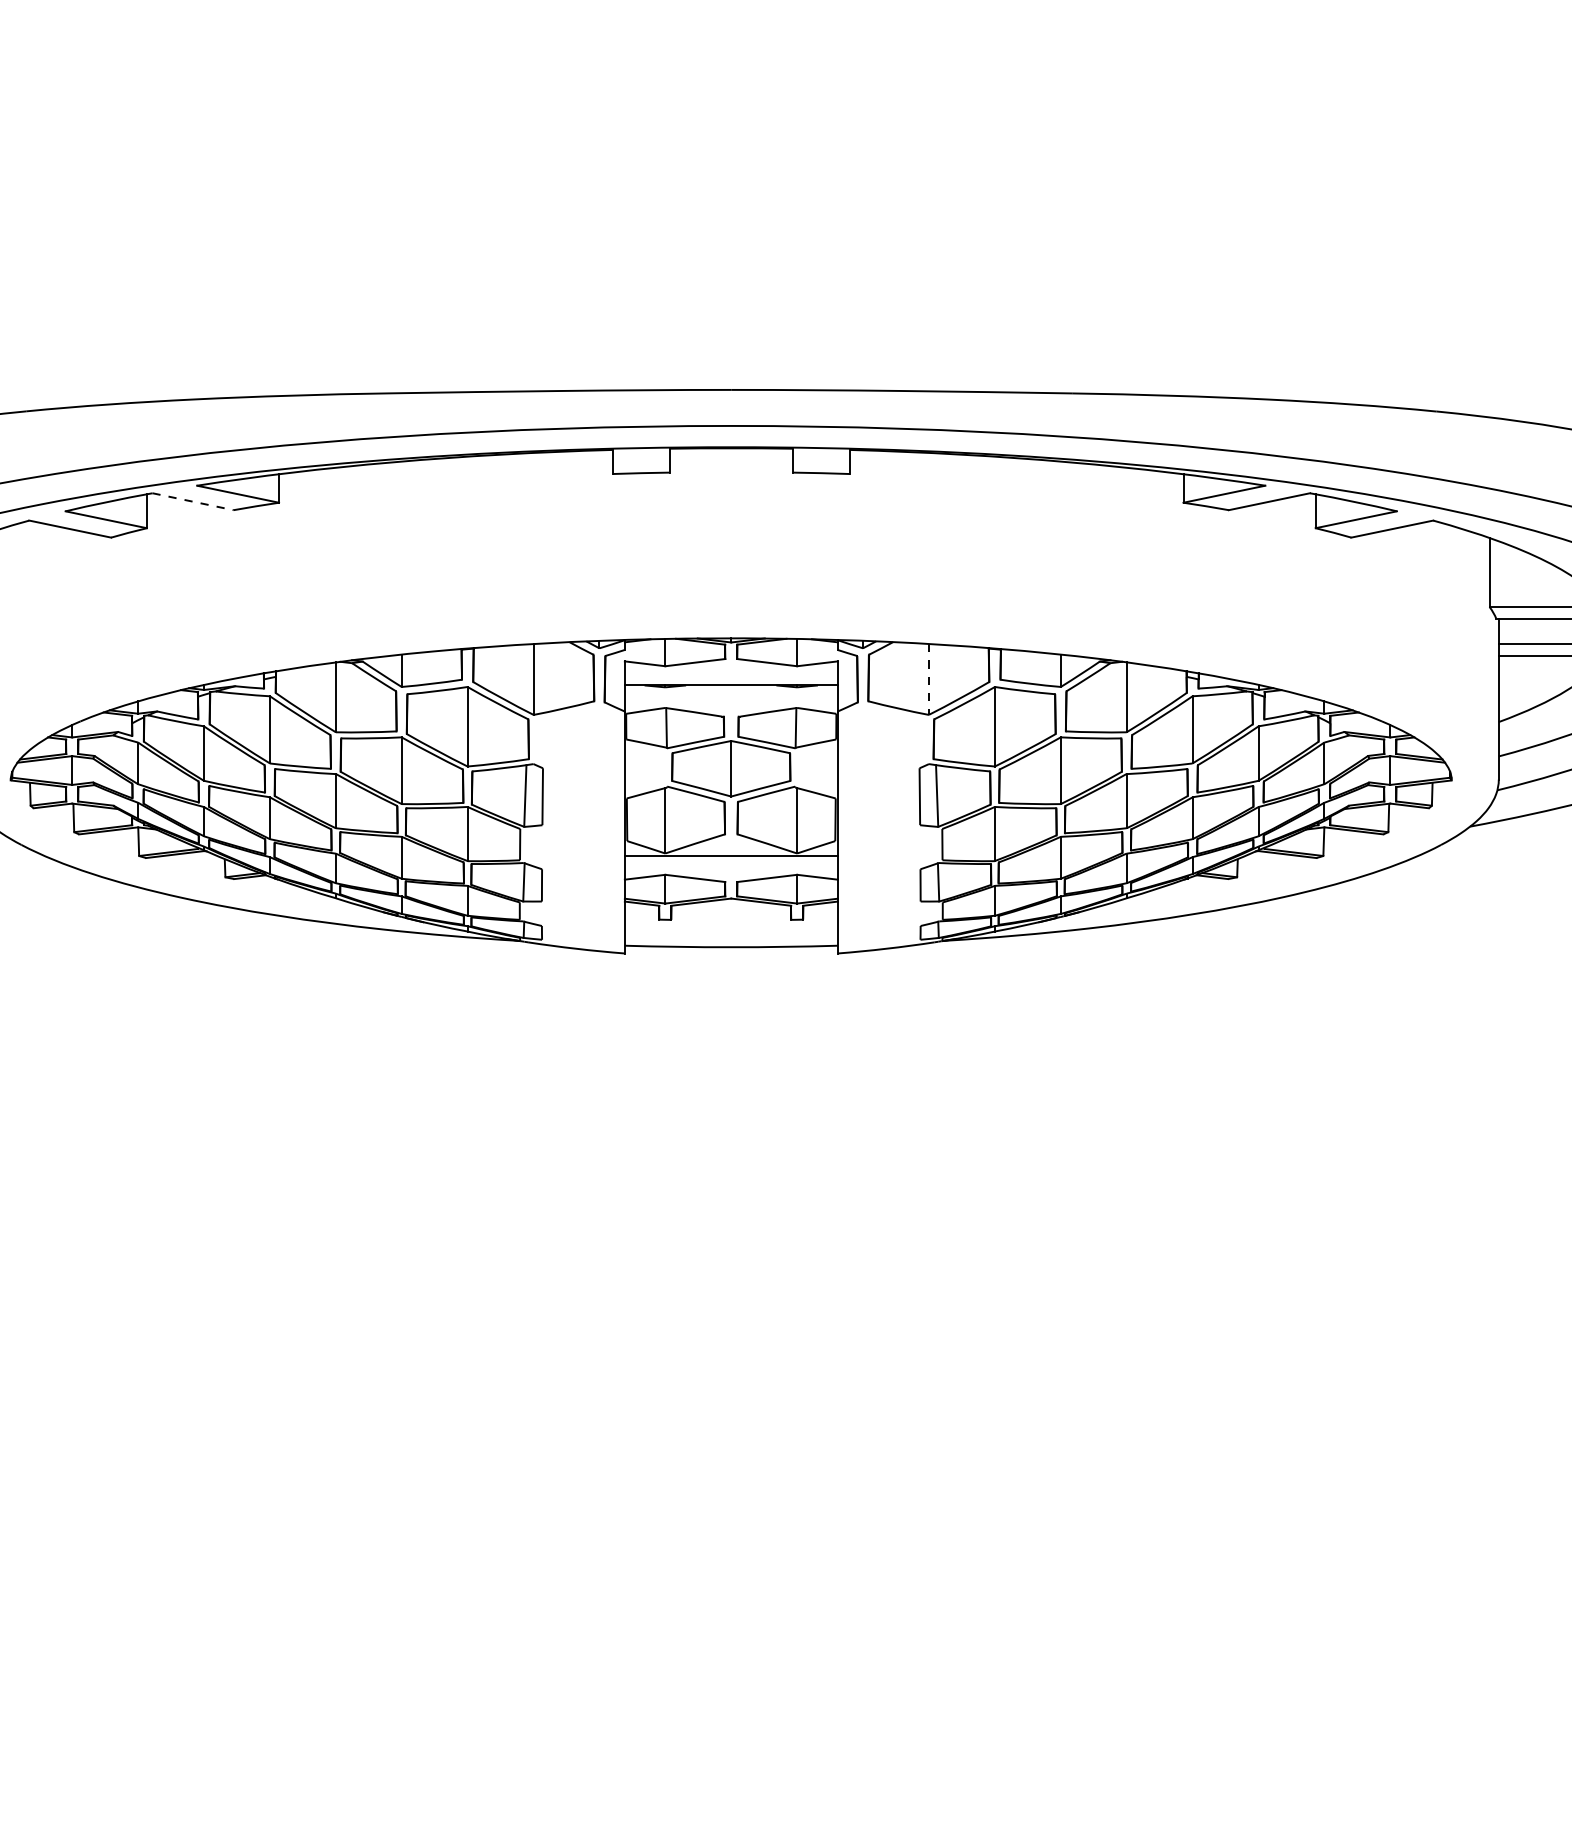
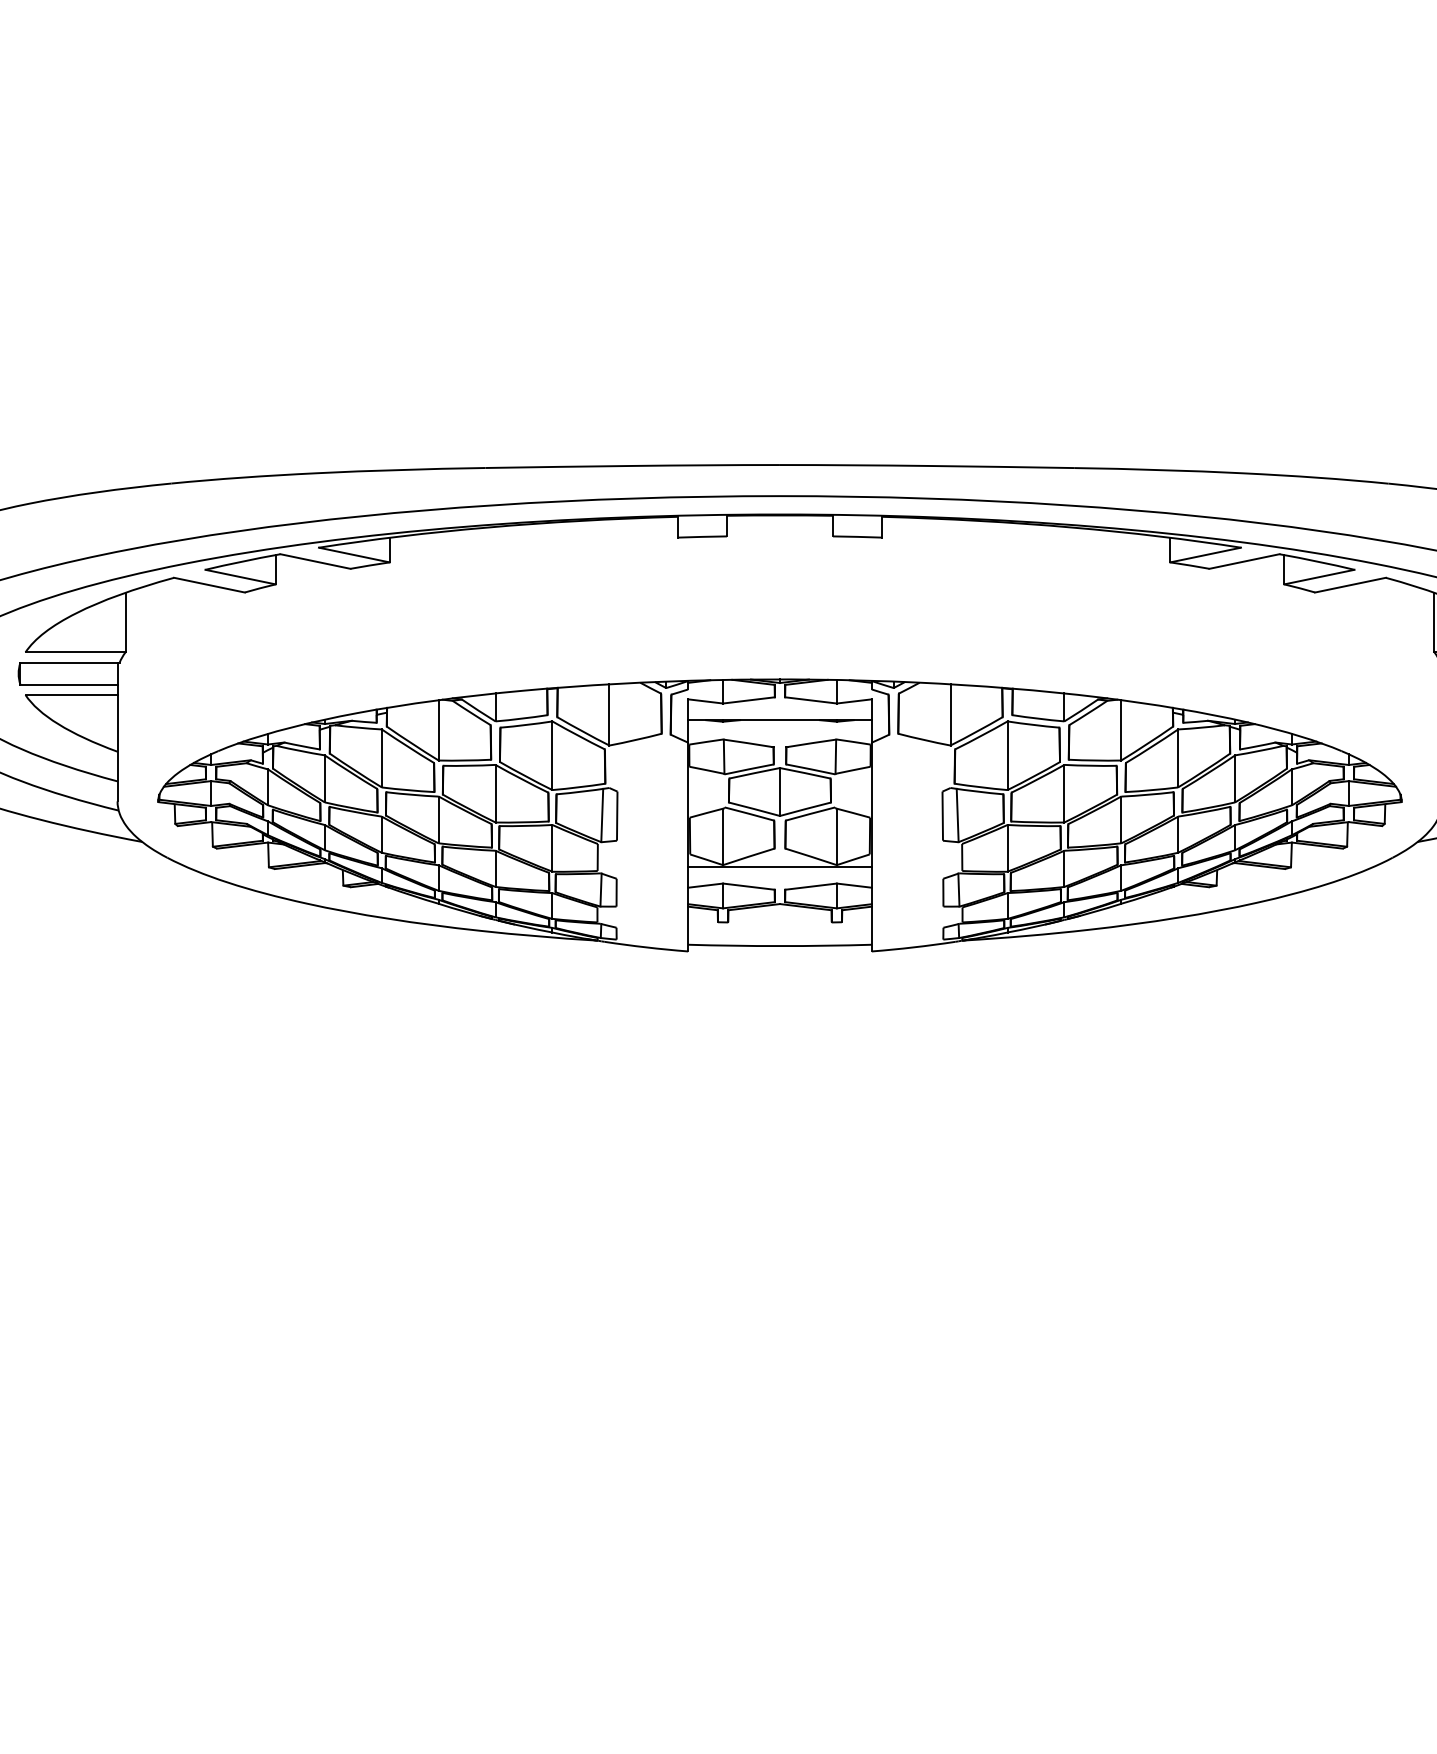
line: (193, 501) -> (315, 561), dashed -> solid
line: (928, 678) -> (950, 714), dashed -> solid

